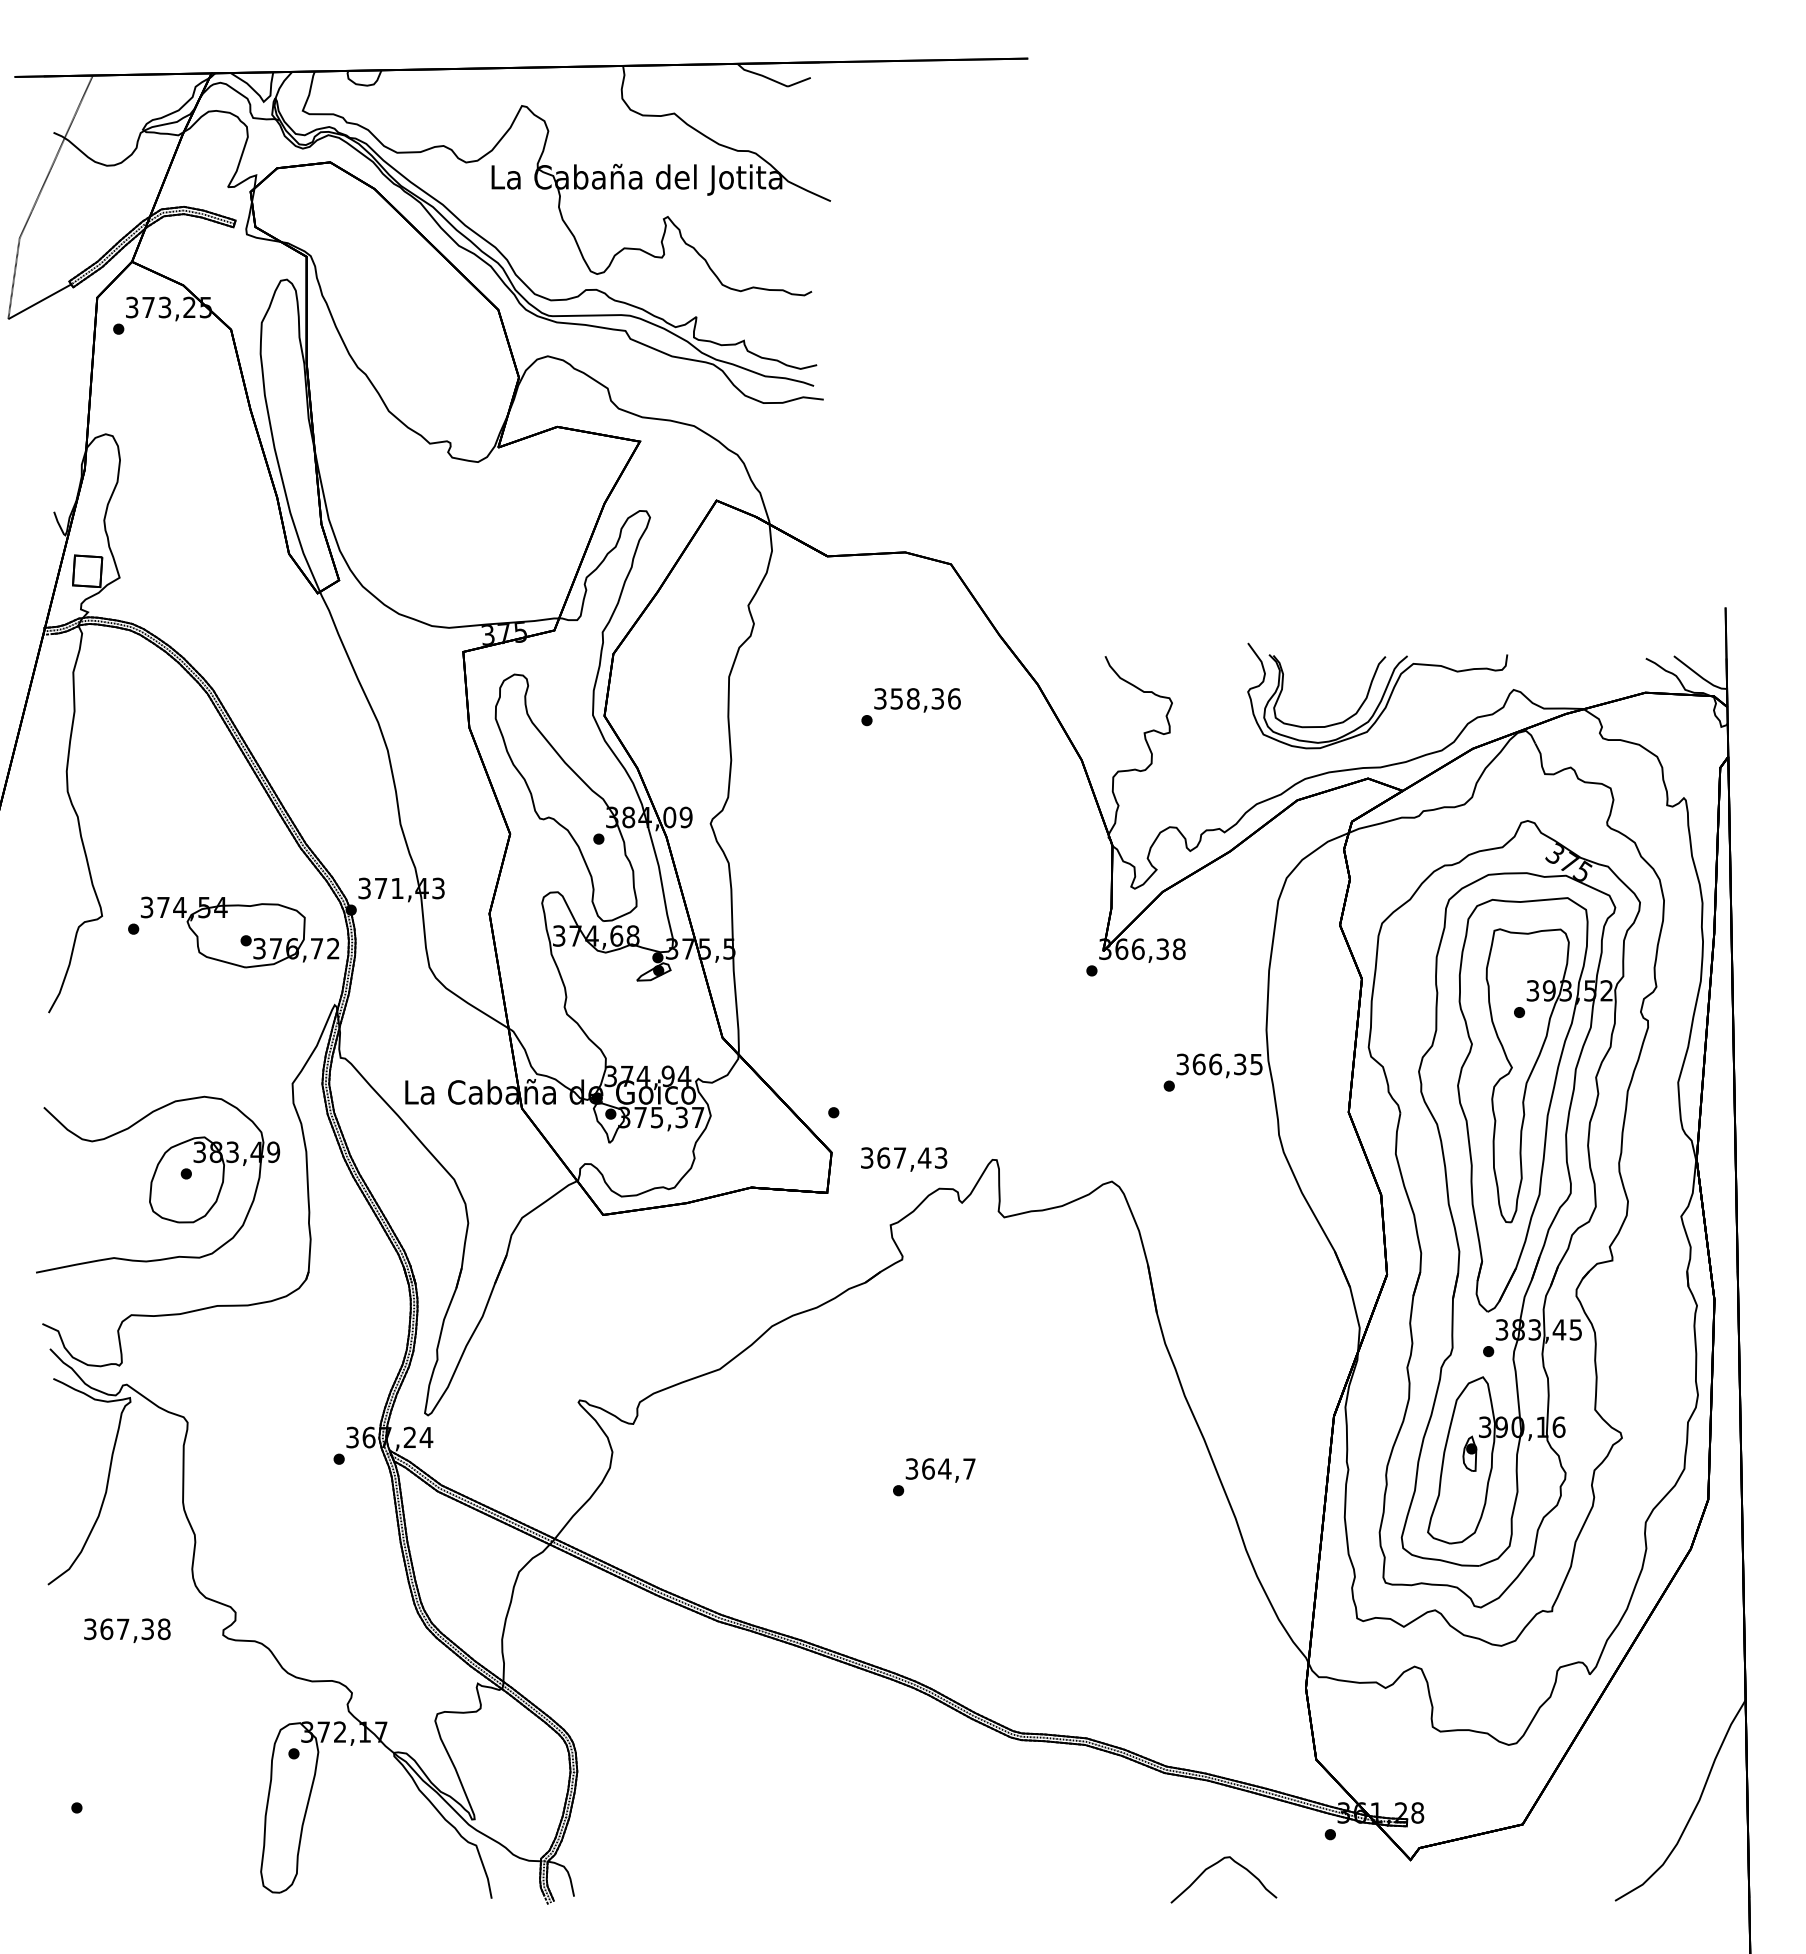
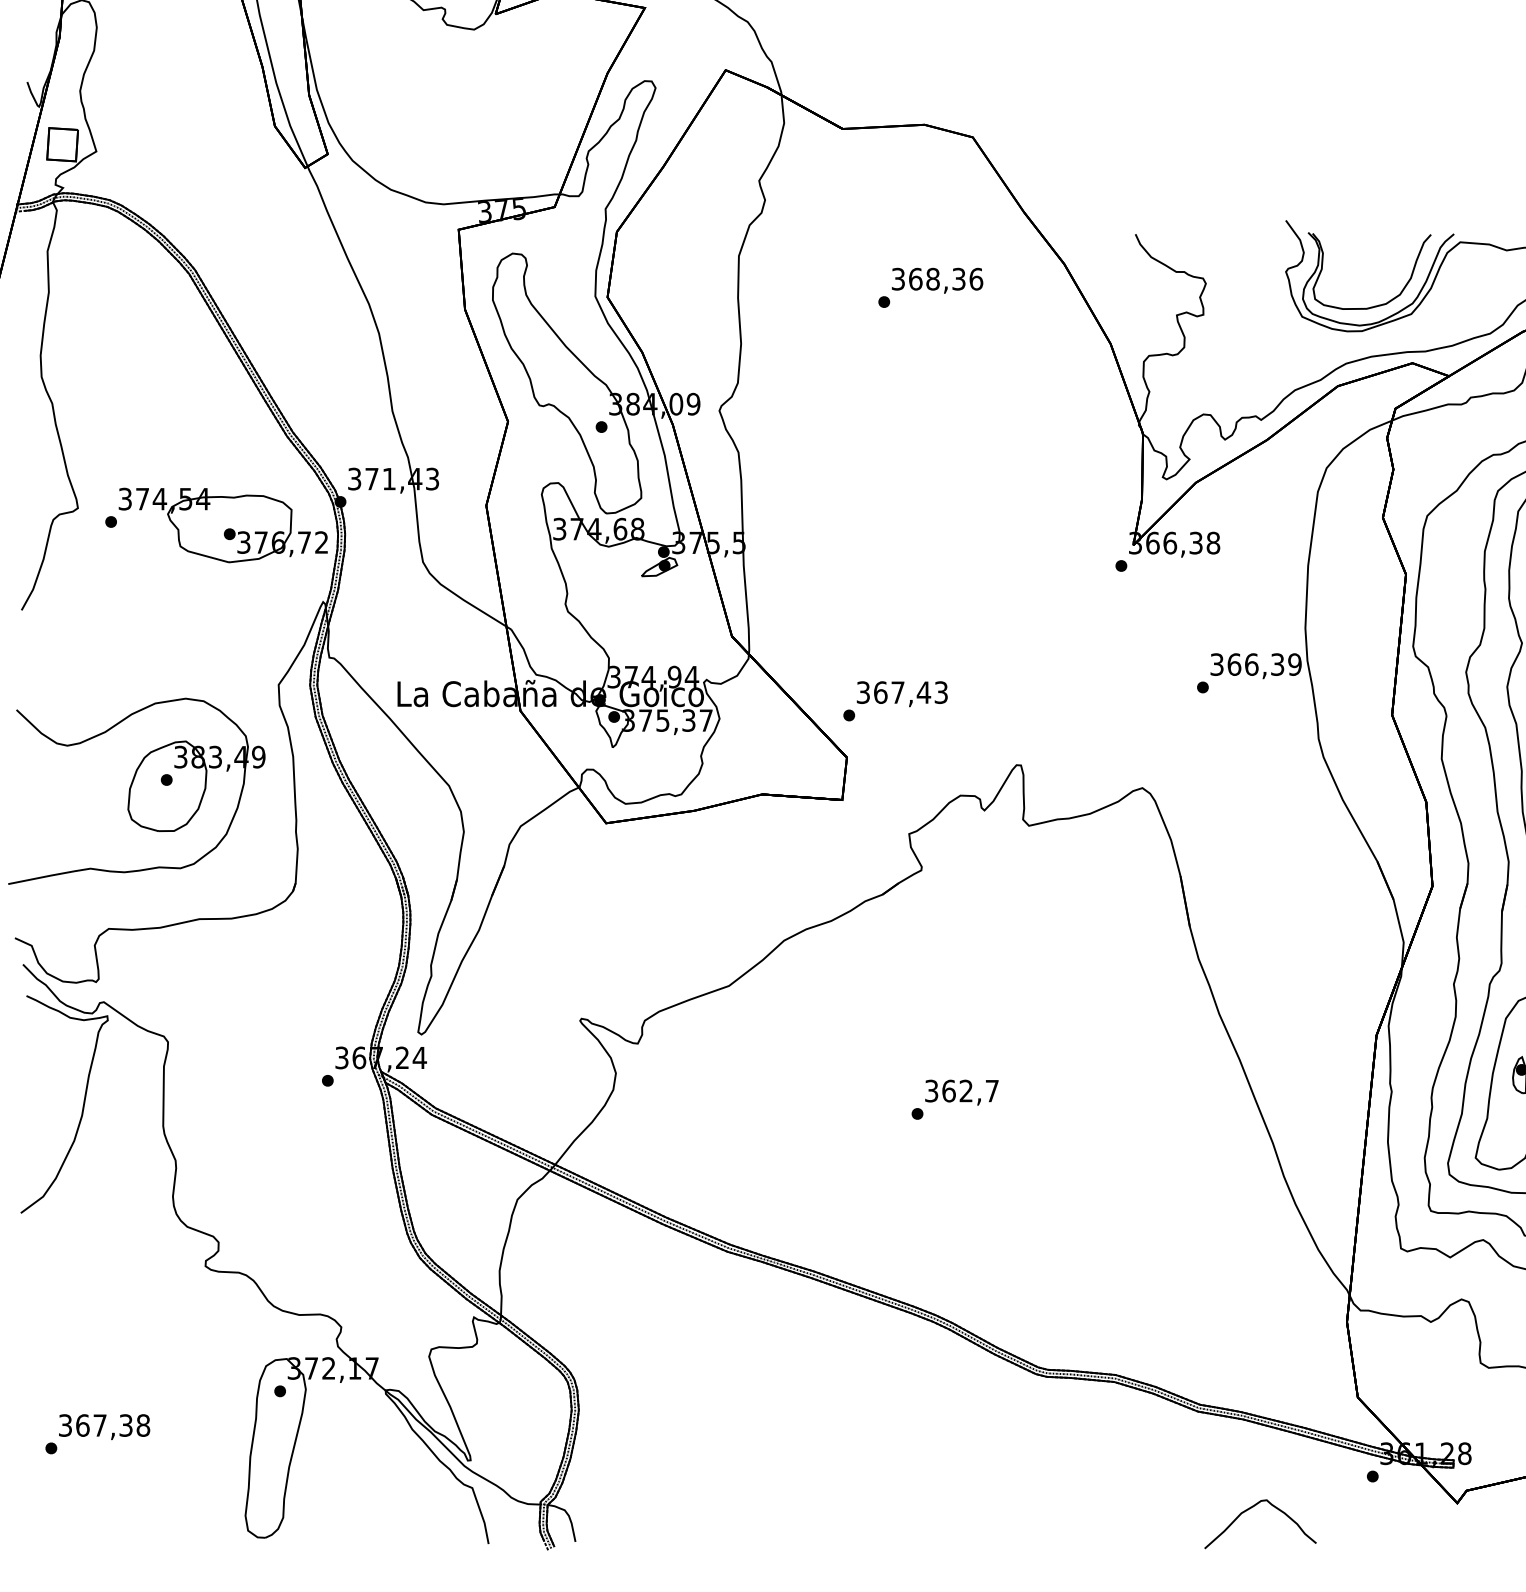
text: (896, 698) -> (915, 278), 358,36 -> 368,36
text: (1256, 1063) -> (1294, 663), 366,35 -> 366,39
text: (904, 1159) -> (902, 694), moved
text: (944, 1468) -> (965, 1090), 364,7 -> 362,7
text: (127, 1630) -> (104, 1426), moved

